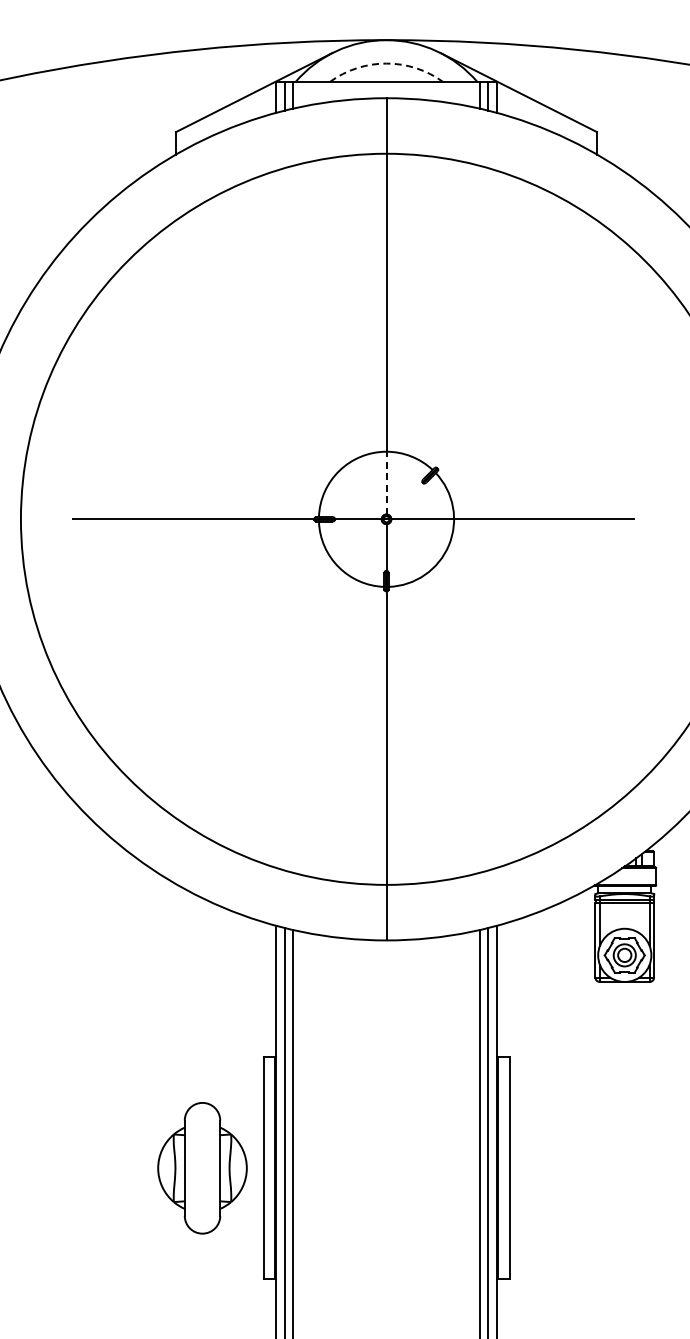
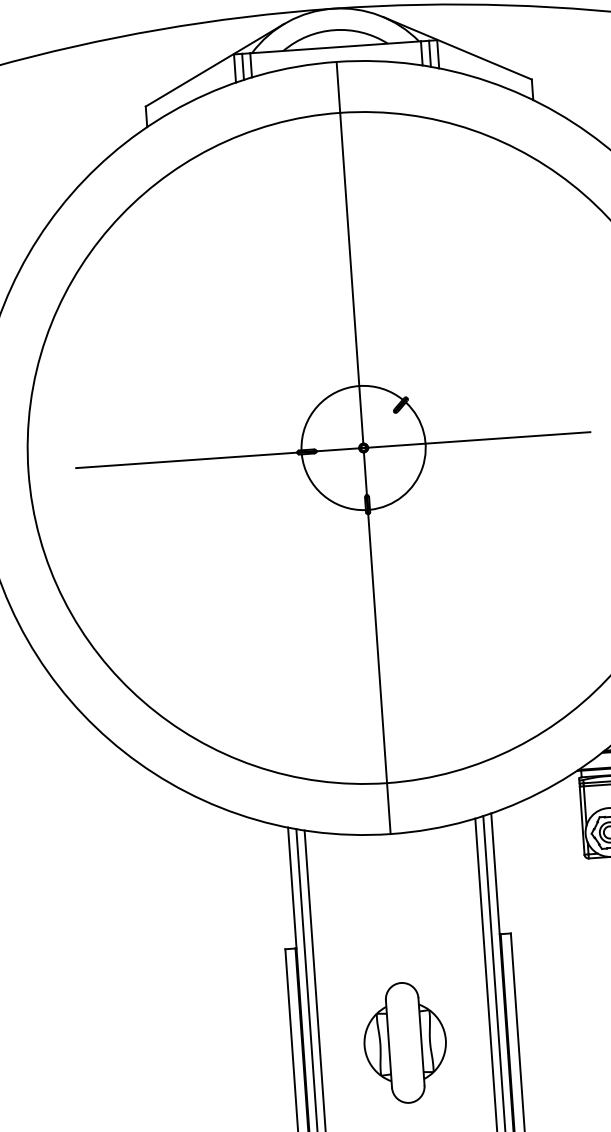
arc: (386, 63) -> (334, 30), dashed -> solid
line: (386, 482) -> (361, 414), dashed -> solid
part: (202, 1168) -> (405, 1043), moved

